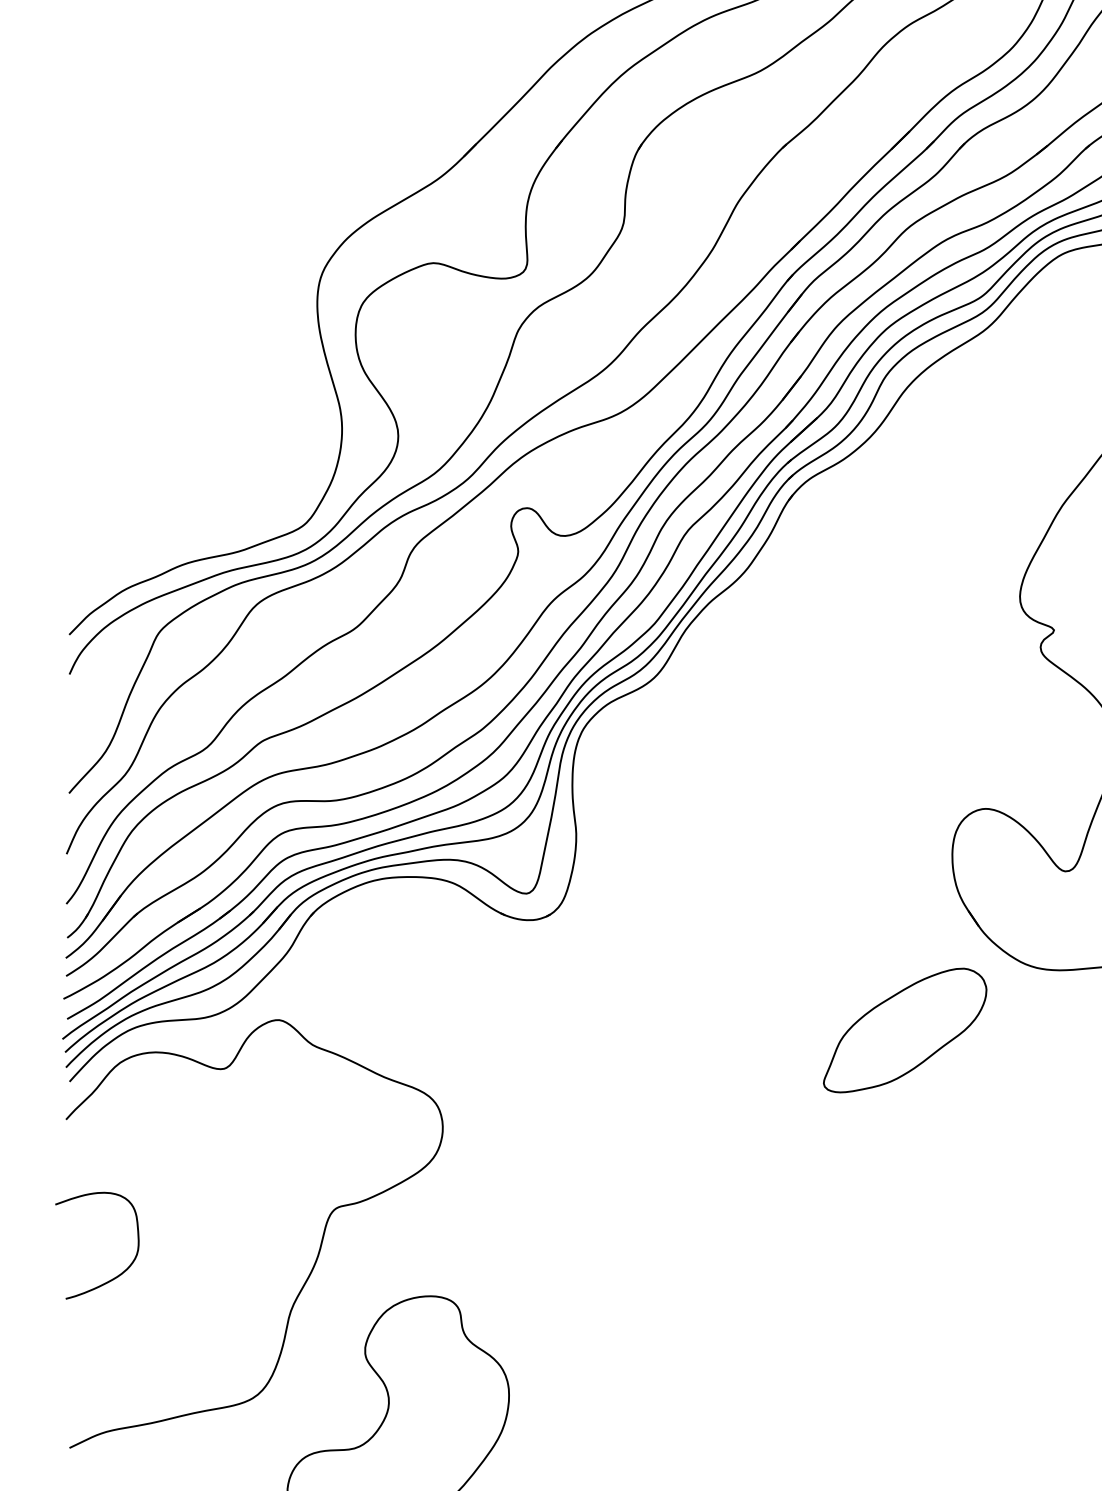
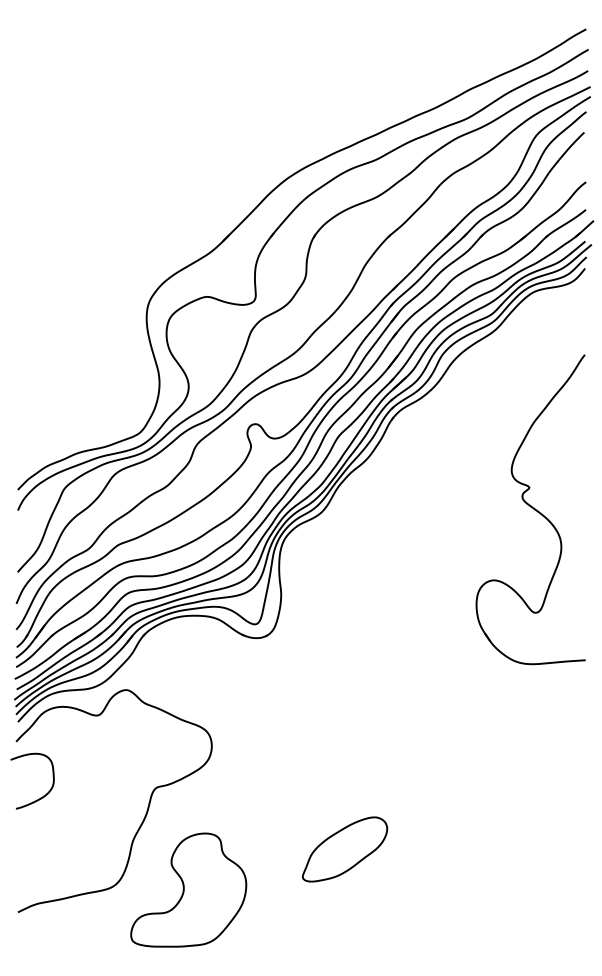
part: (906, 1030) -> (345, 849), moved
curve: (118, 1273) -> (43, 795), moved

